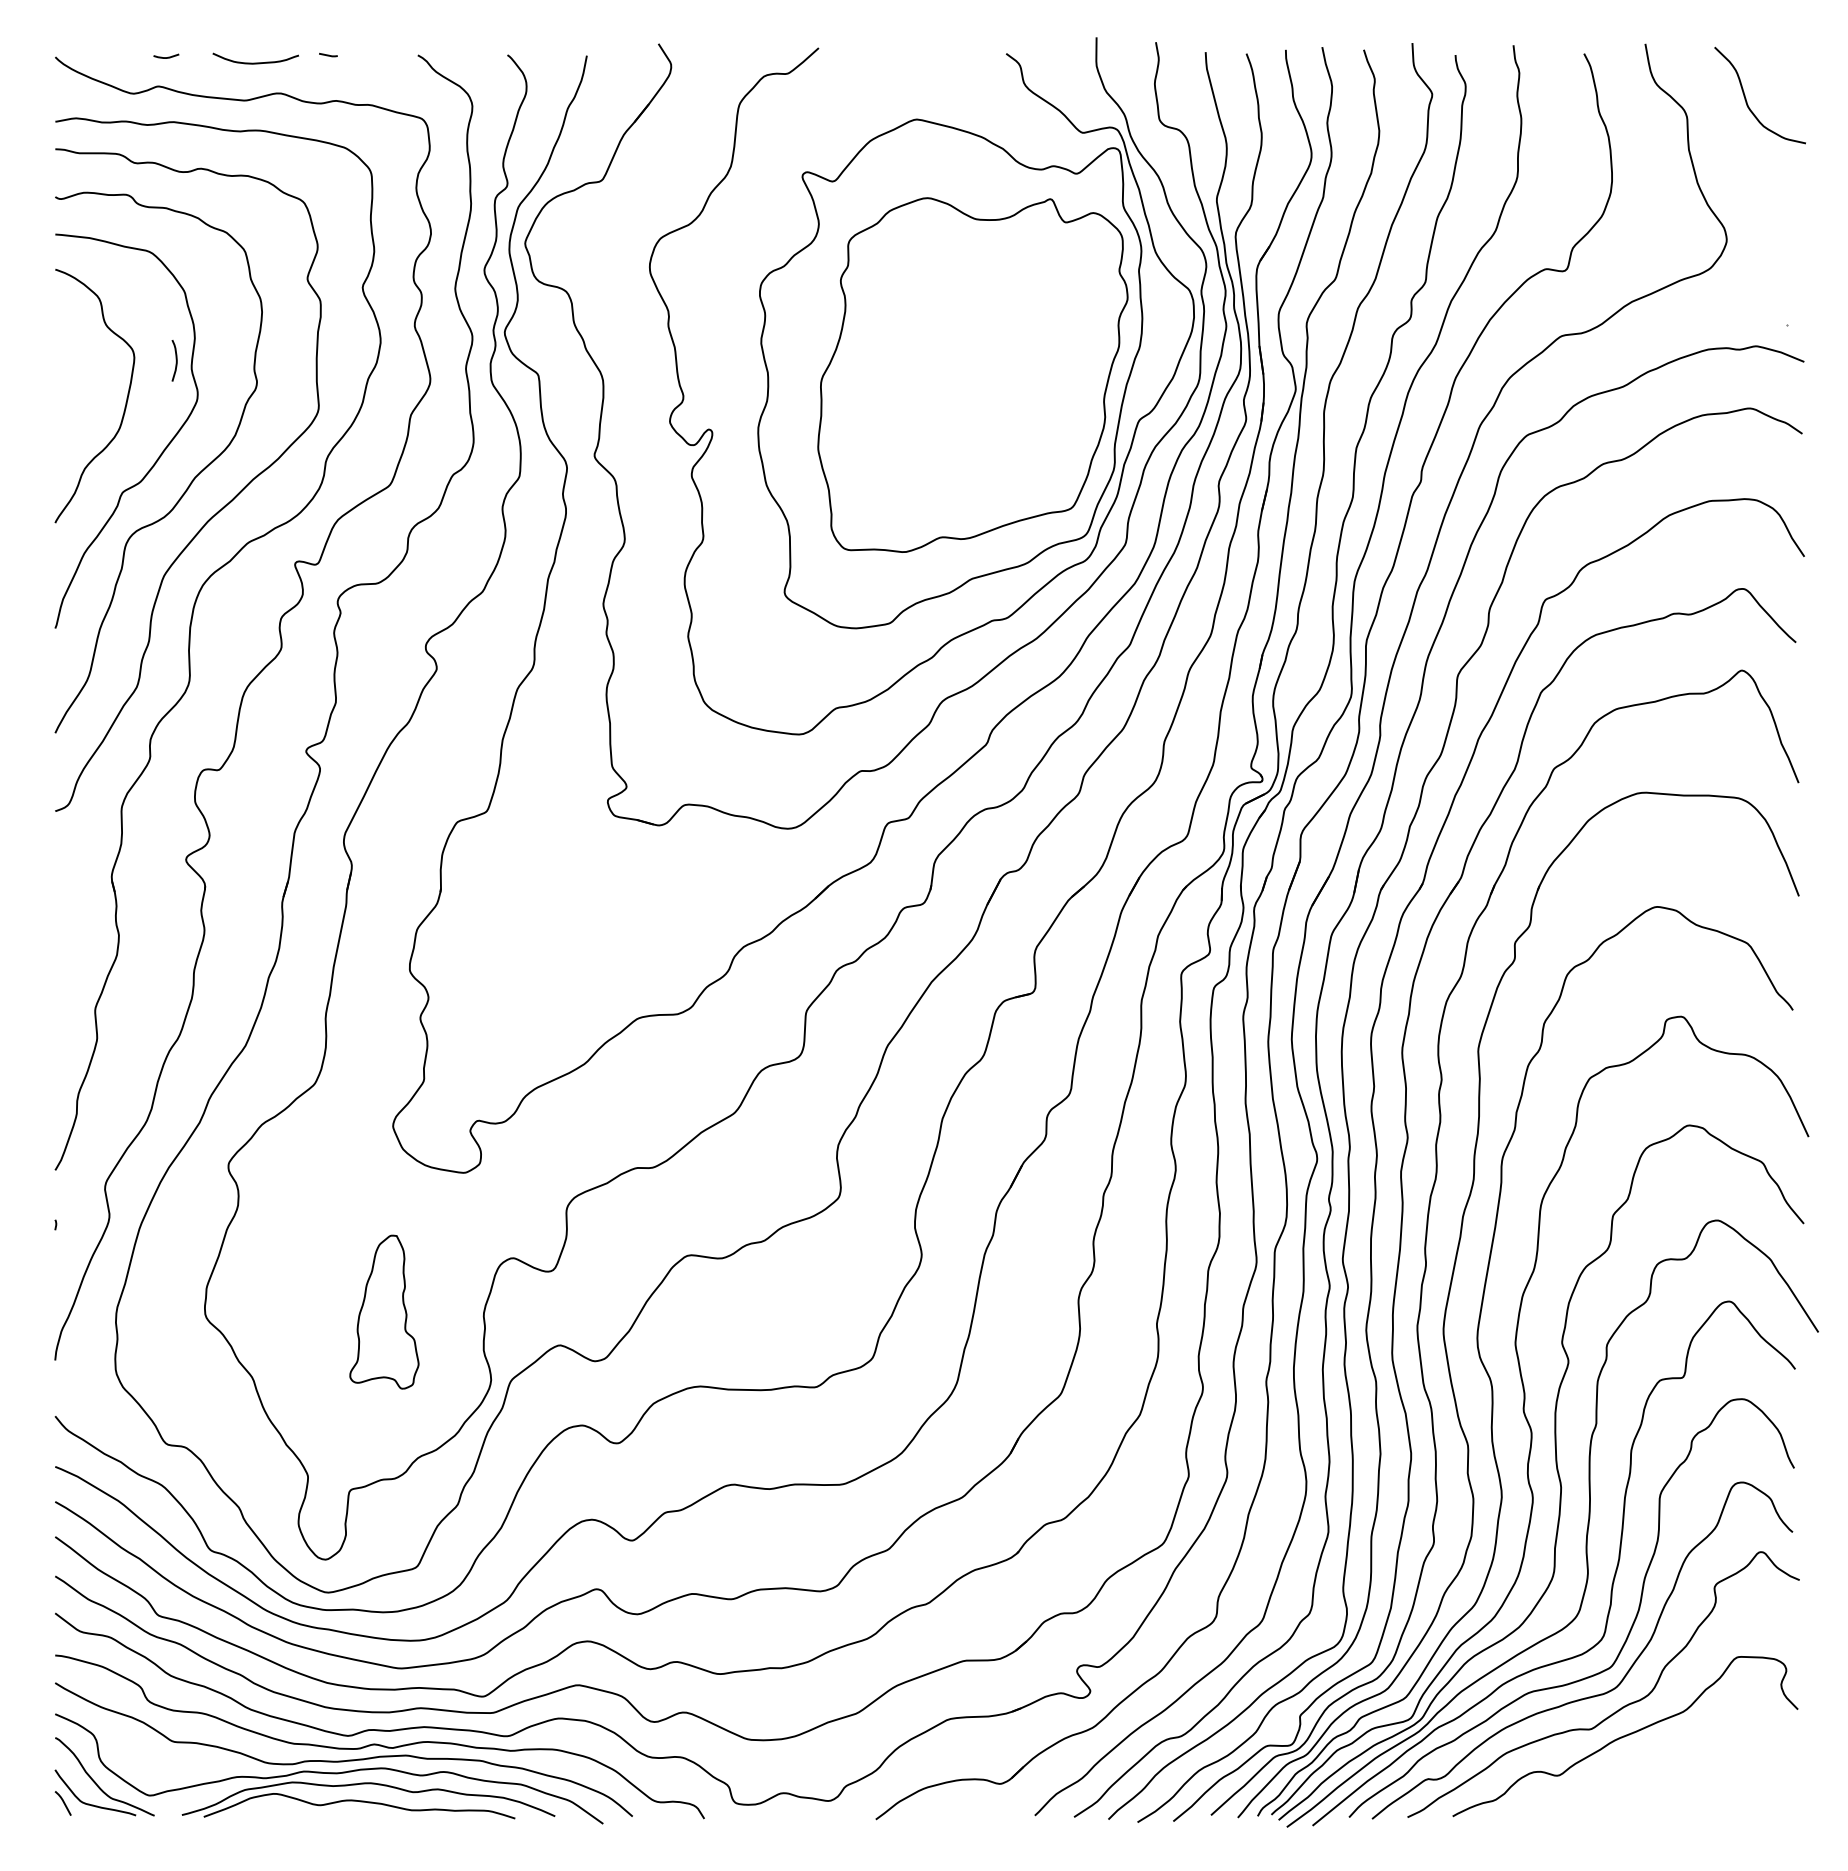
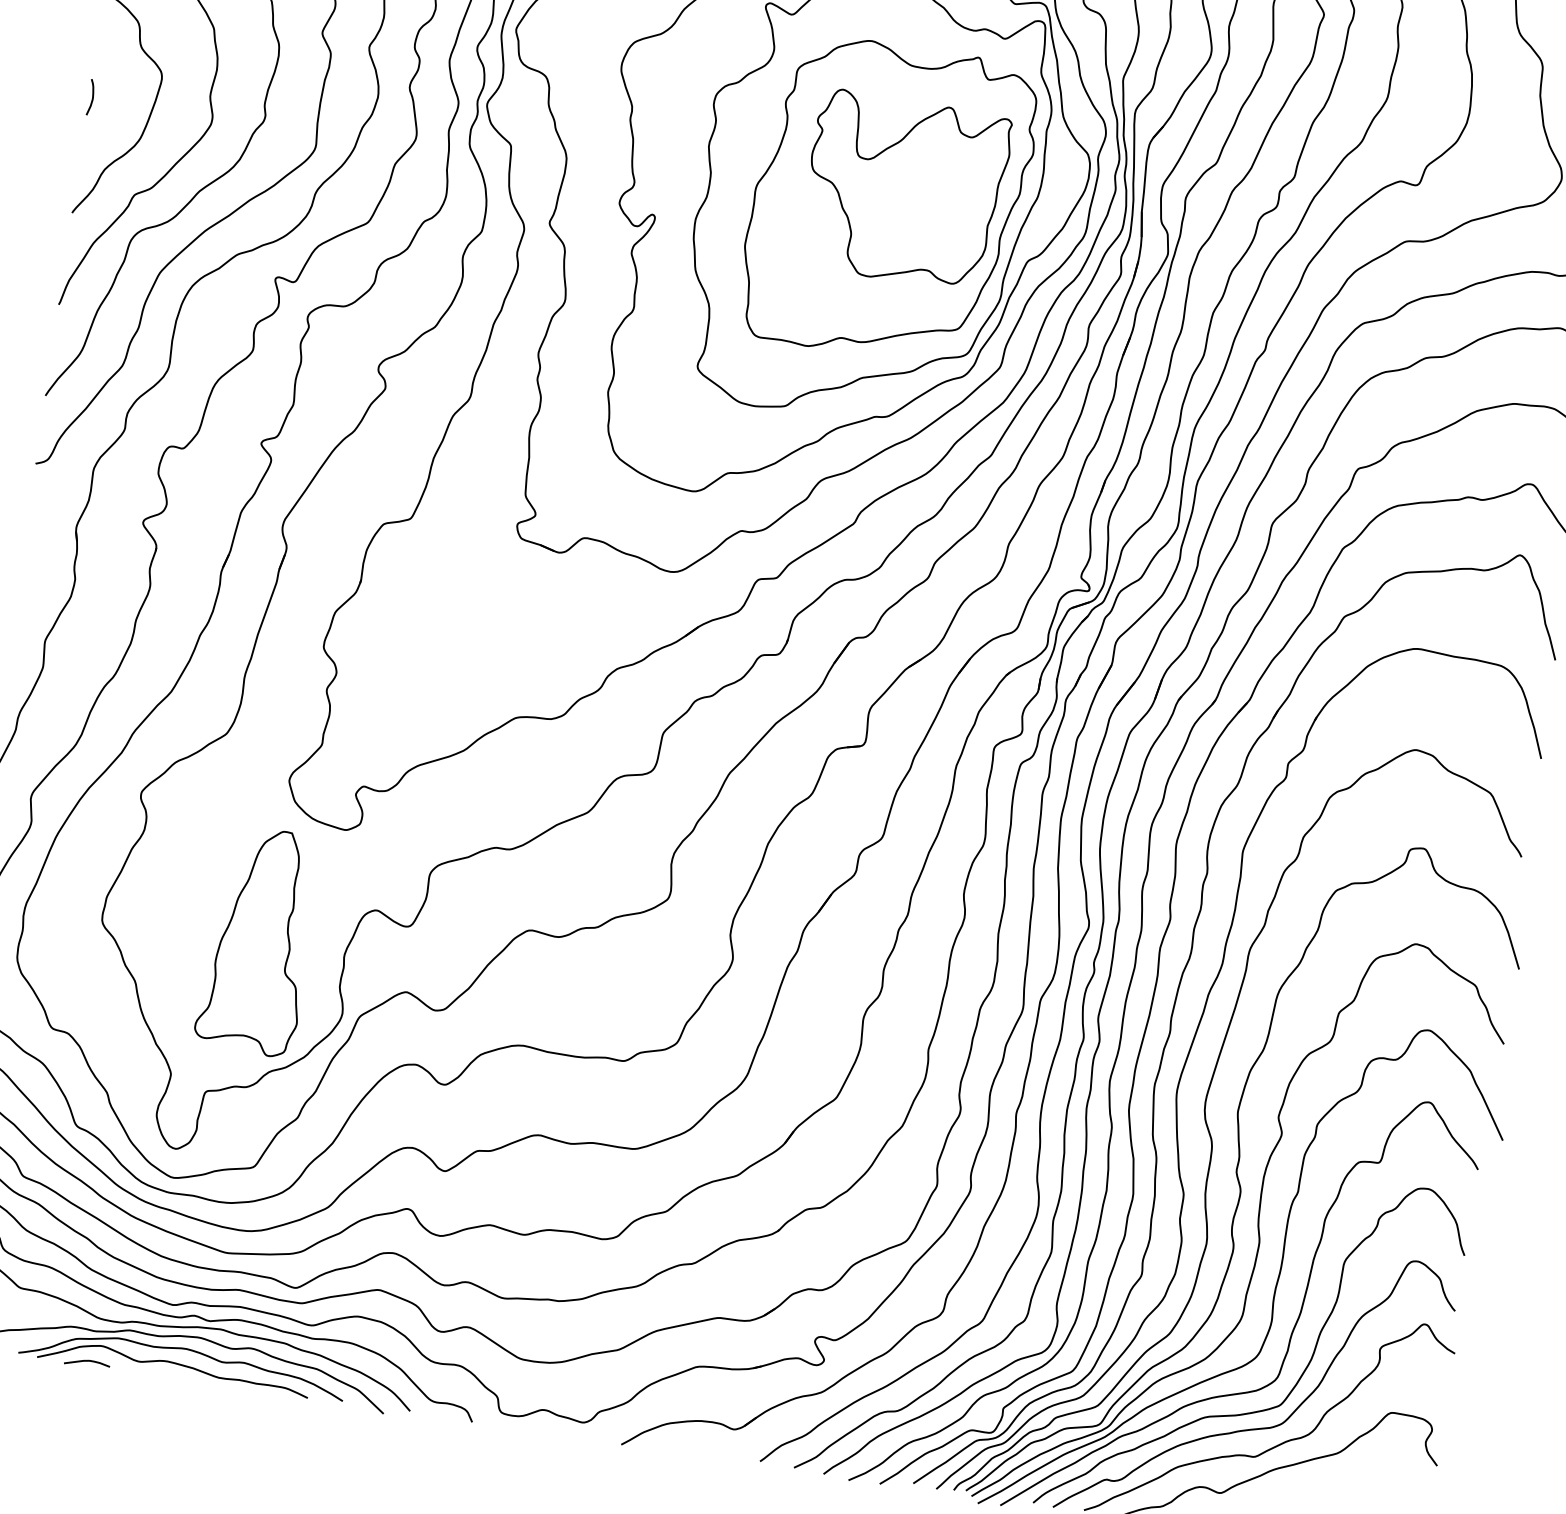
curve: (175, 360) -> (91, 97), moved
part: (989, 360) -> (905, 190), added
part: (384, 1311) -> (258, 940), size x1.67
curve: (261, 1813) -> (87, 1361), added

